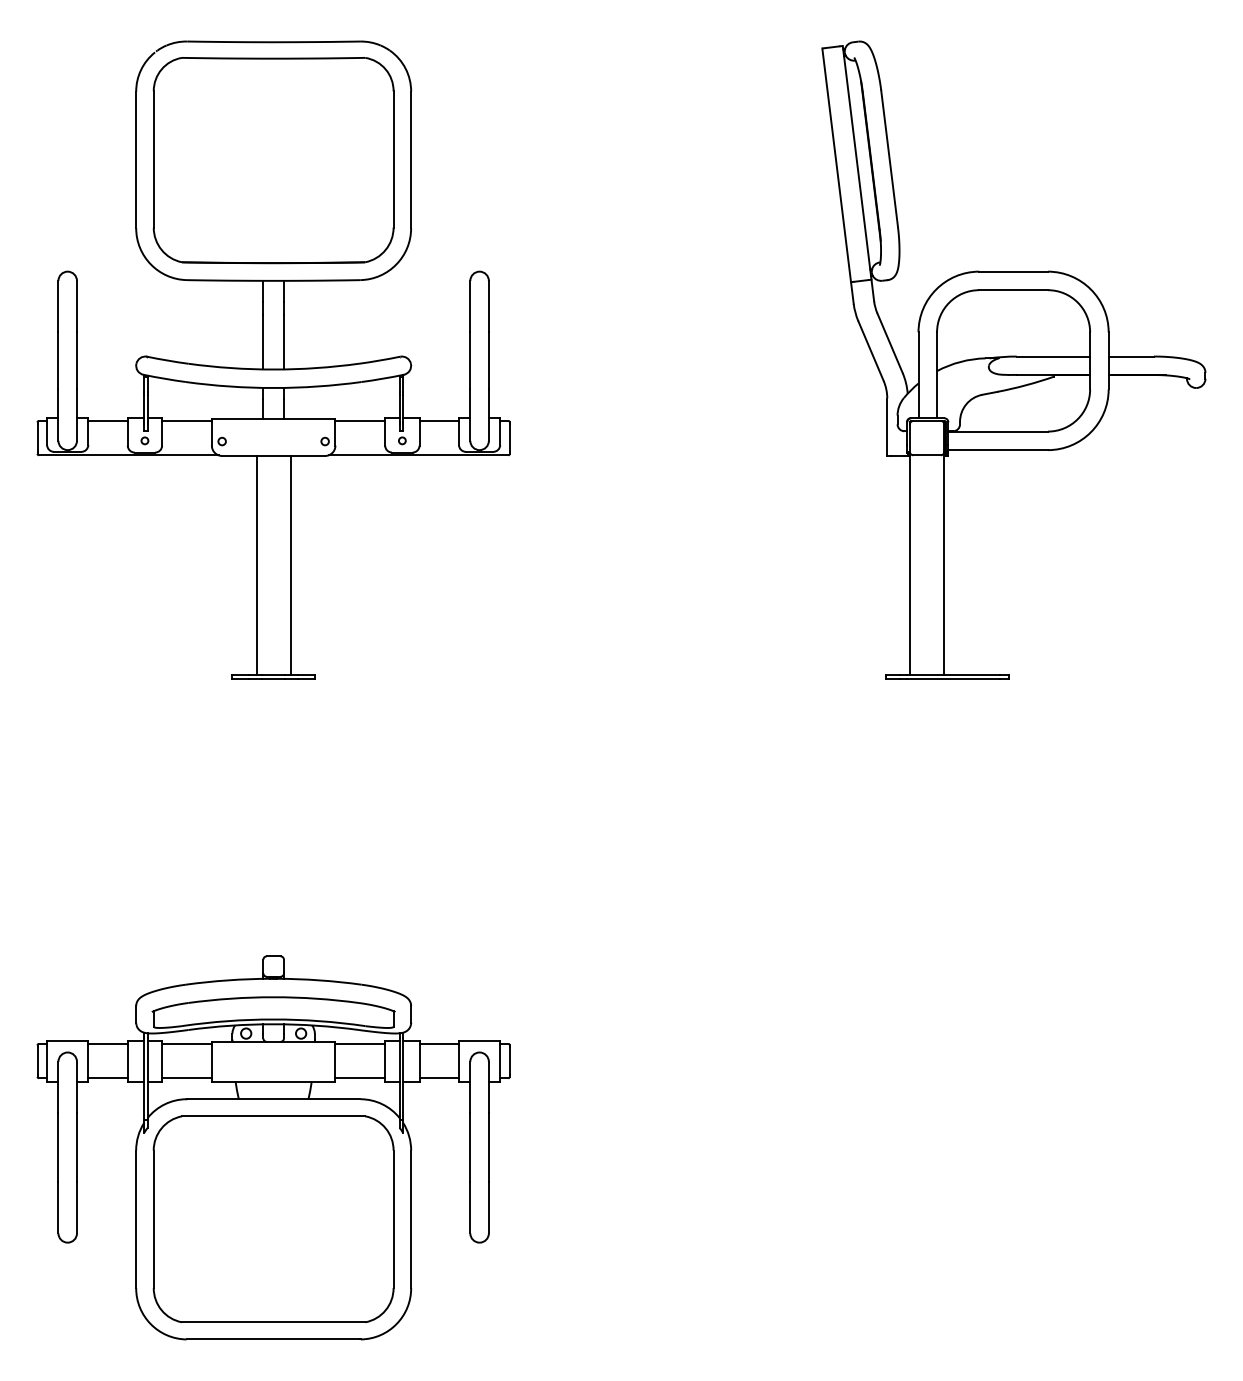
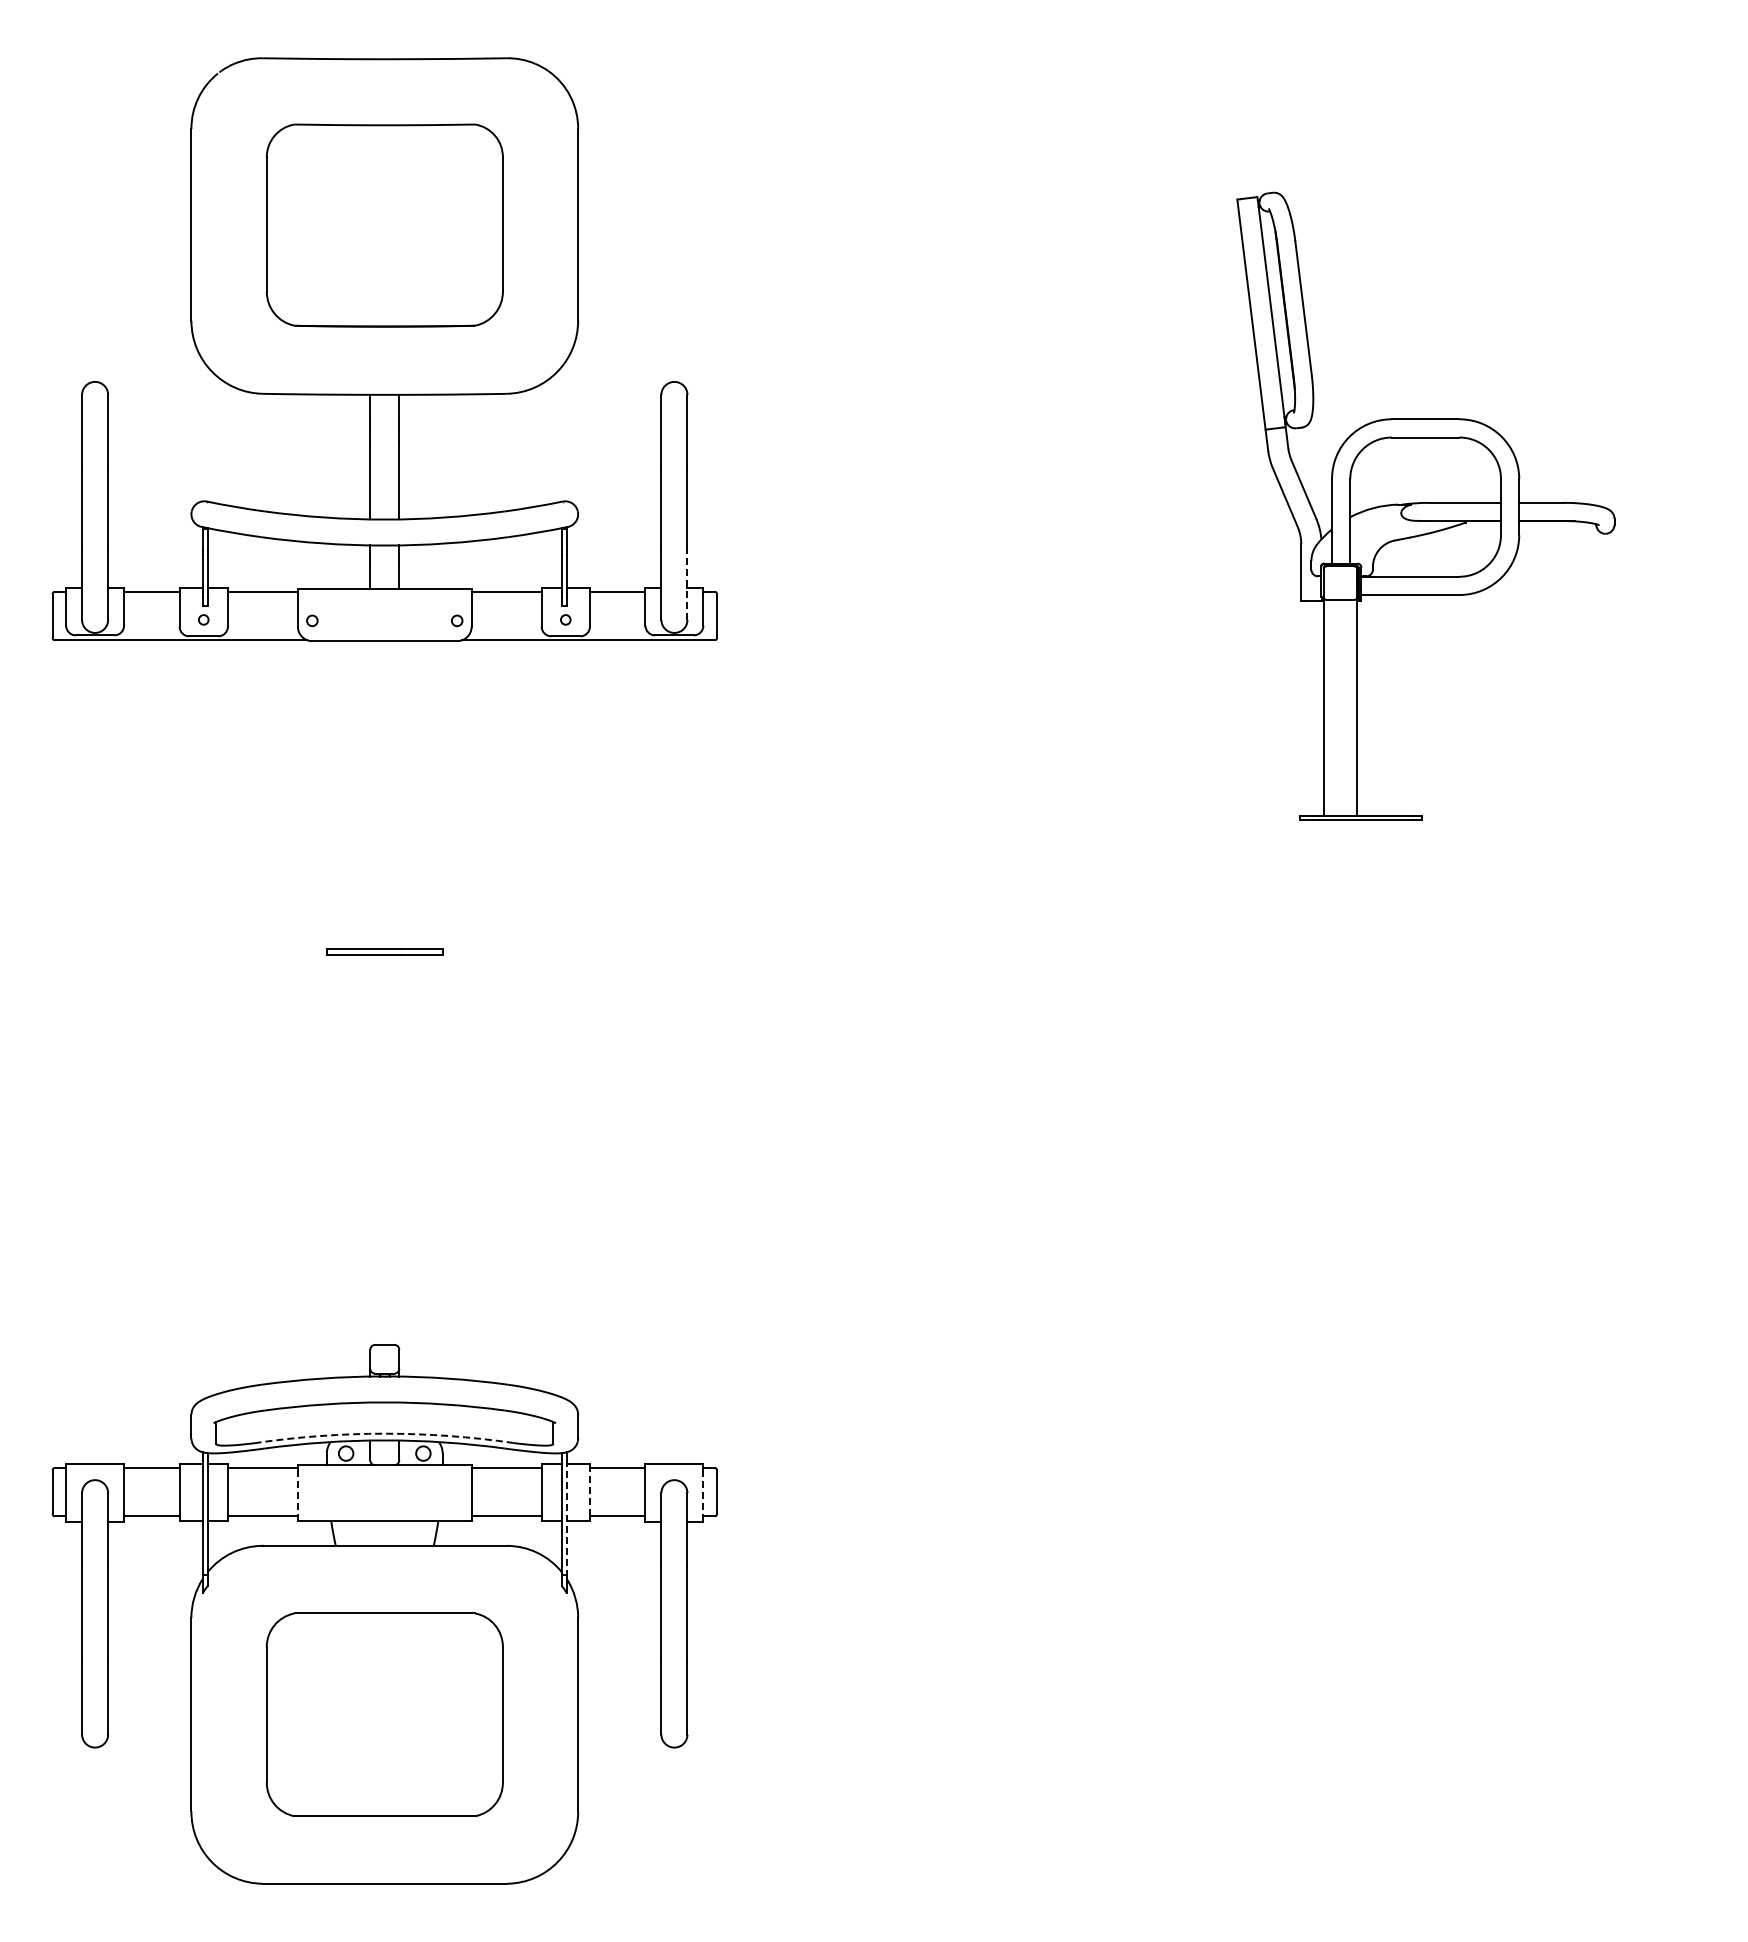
part: (273, 160) -> (384, 225), size x0.7
part: (1013, 360) -> (1425, 506), size x0.7
line: (488, 414) -> (687, 583), solid -> dashed
line: (256, 565) -> (360, 795), removed
line: (290, 565) -> (408, 795), removed
arc: (273, 1019) -> (384, 1433), solid -> dashed
line: (211, 1061) -> (297, 1493), solid -> dashed
line: (419, 1061) -> (589, 1492), solid -> dashed
line: (500, 1061) -> (703, 1493), solid -> dashed
line: (402, 1079) -> (566, 1517), solid -> dashed
part: (273, 1219) -> (384, 1714), size x0.7

